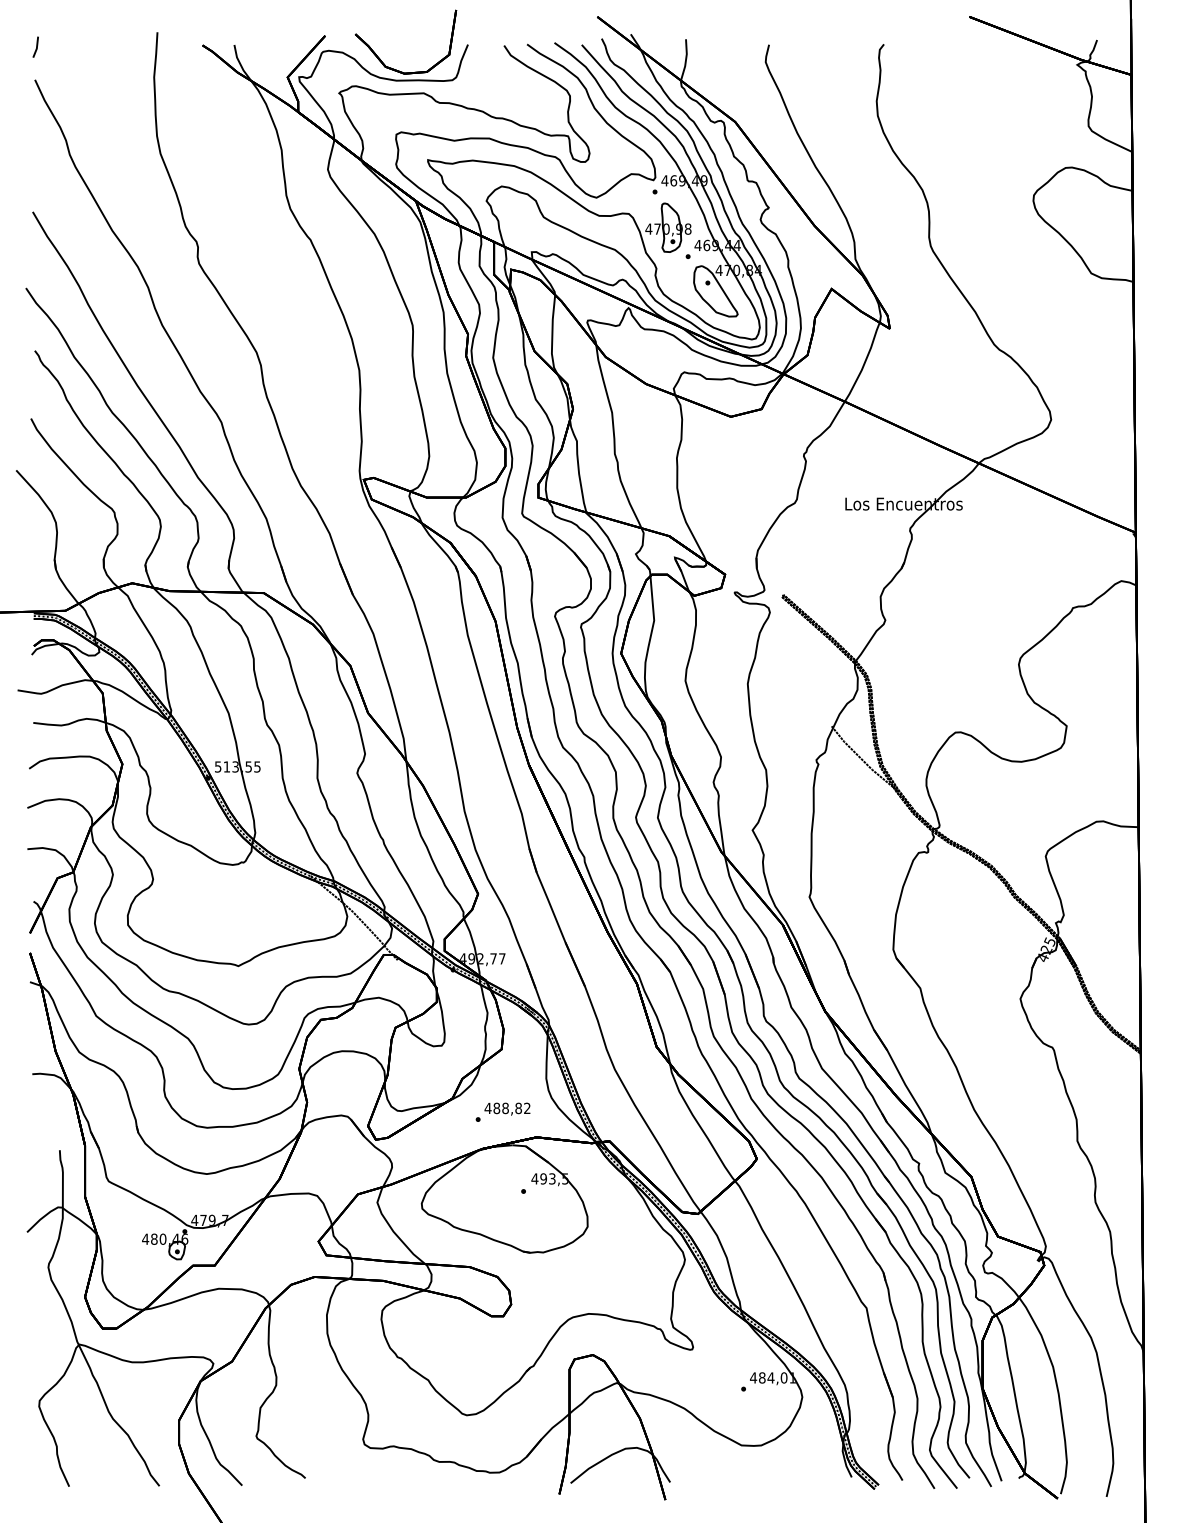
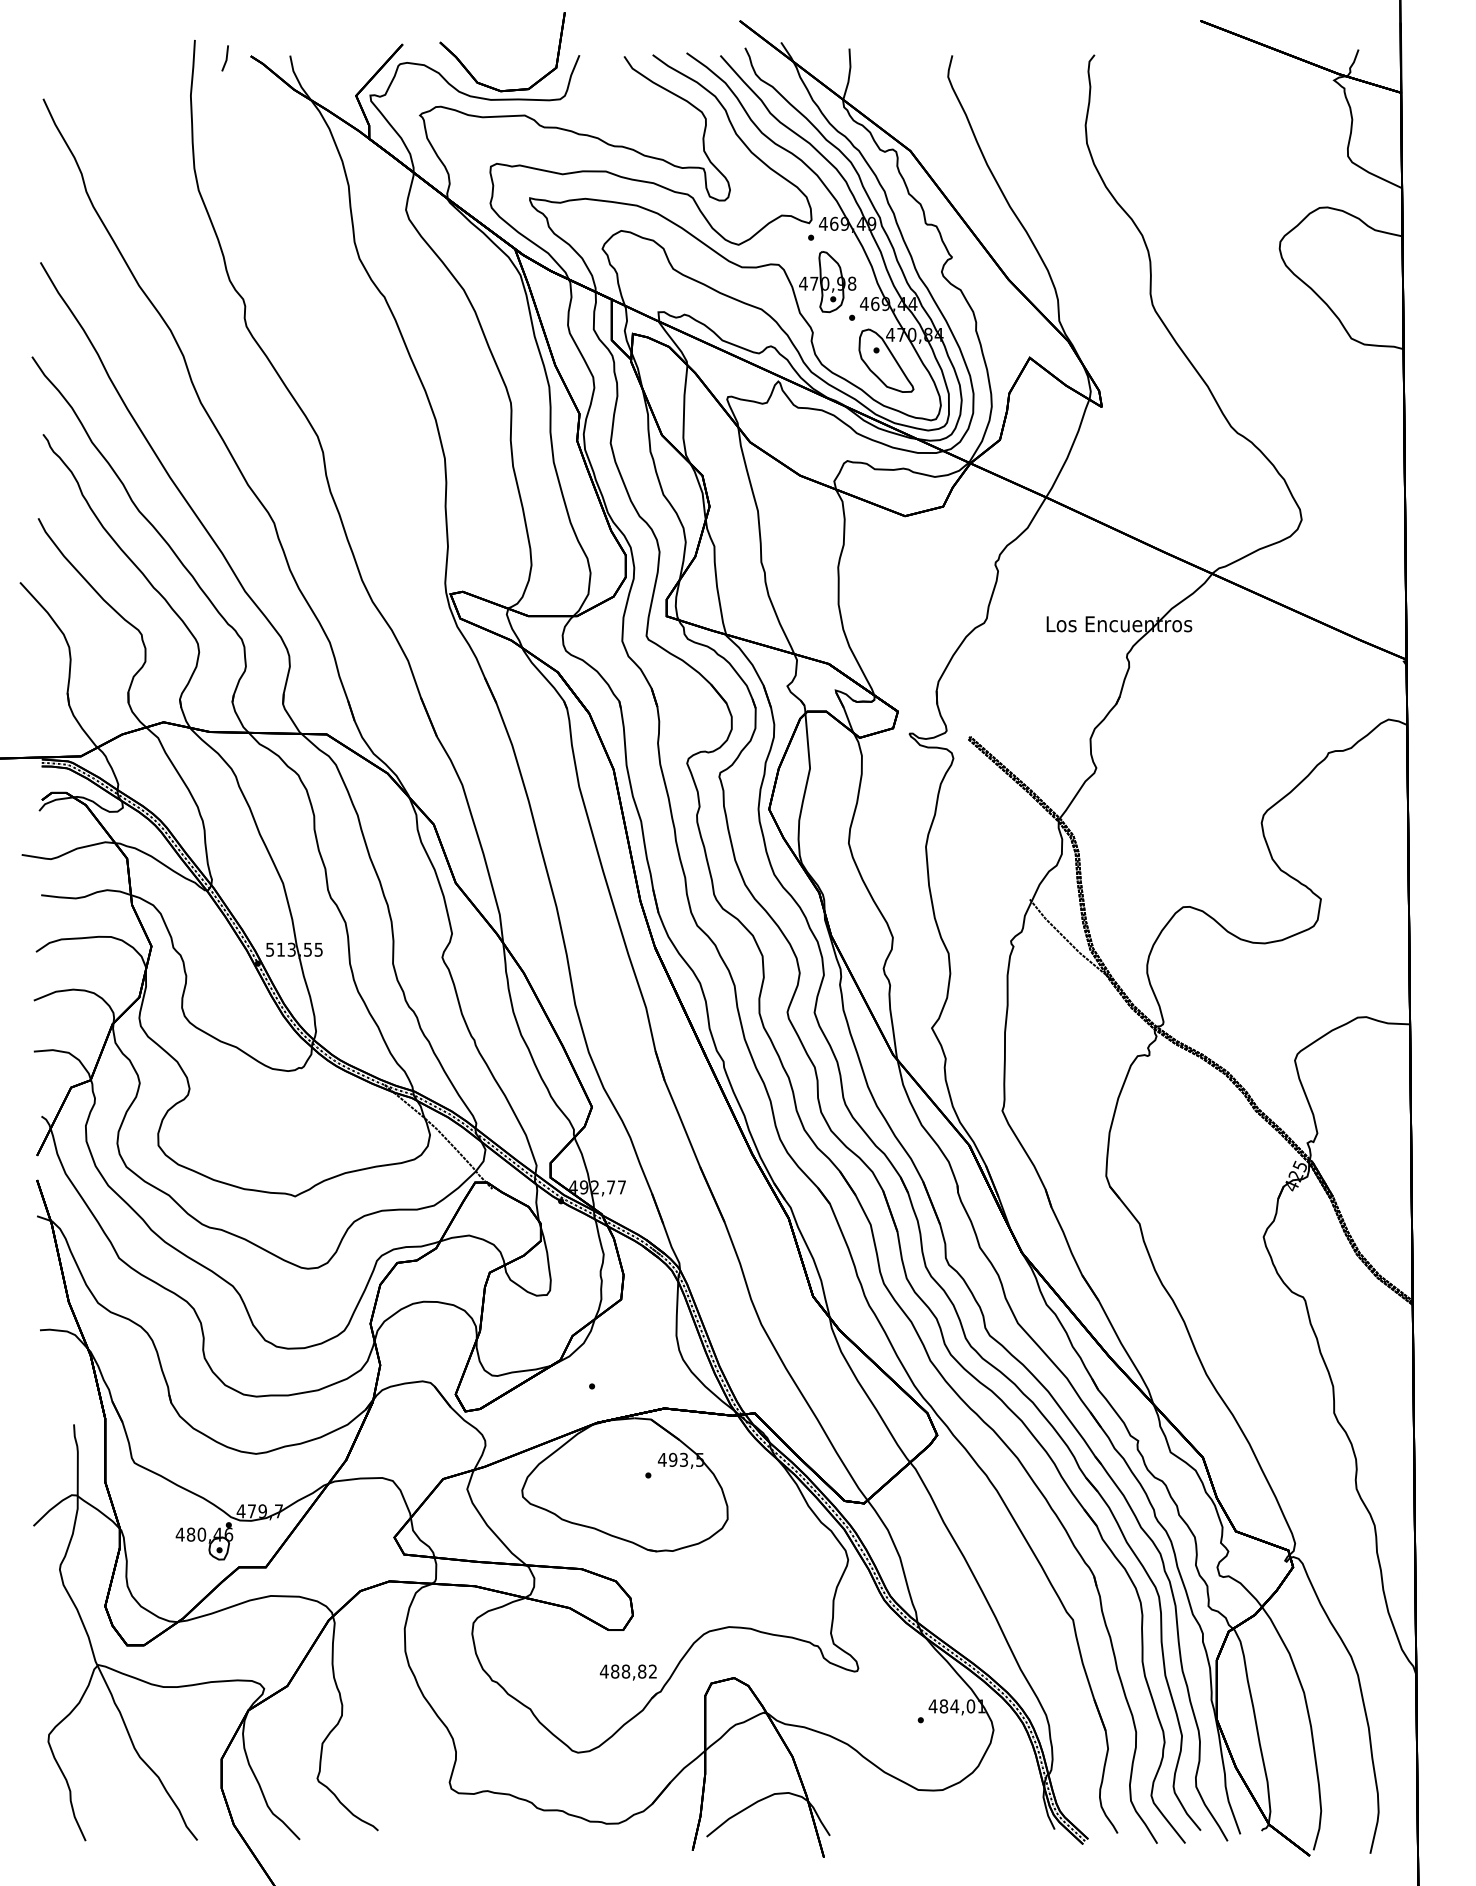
line: (35, 47) -> (225, 58), moved
text: (506, 1109) -> (627, 1672), moved

